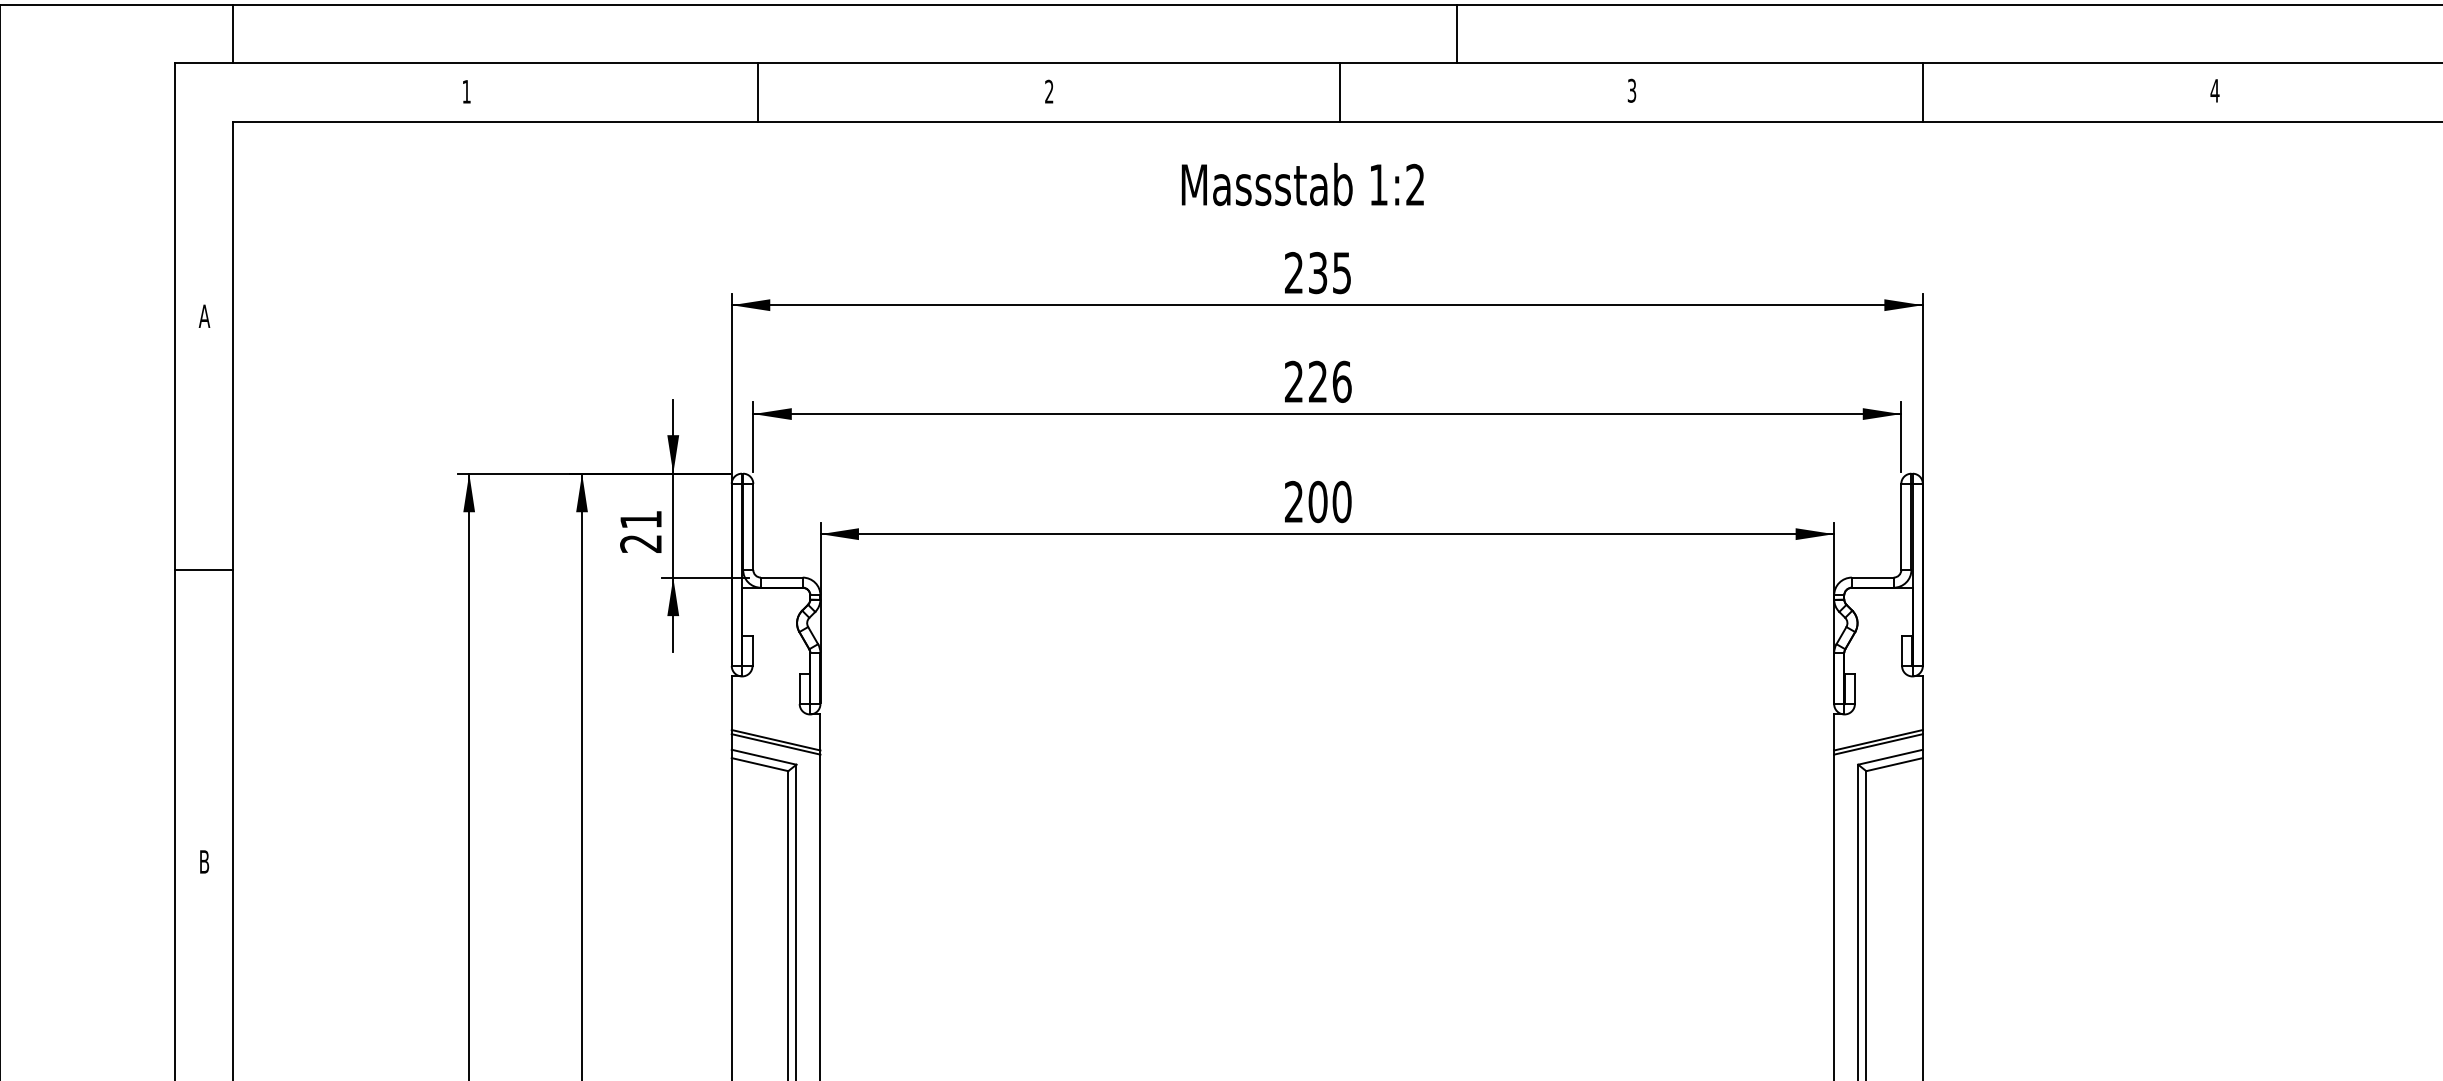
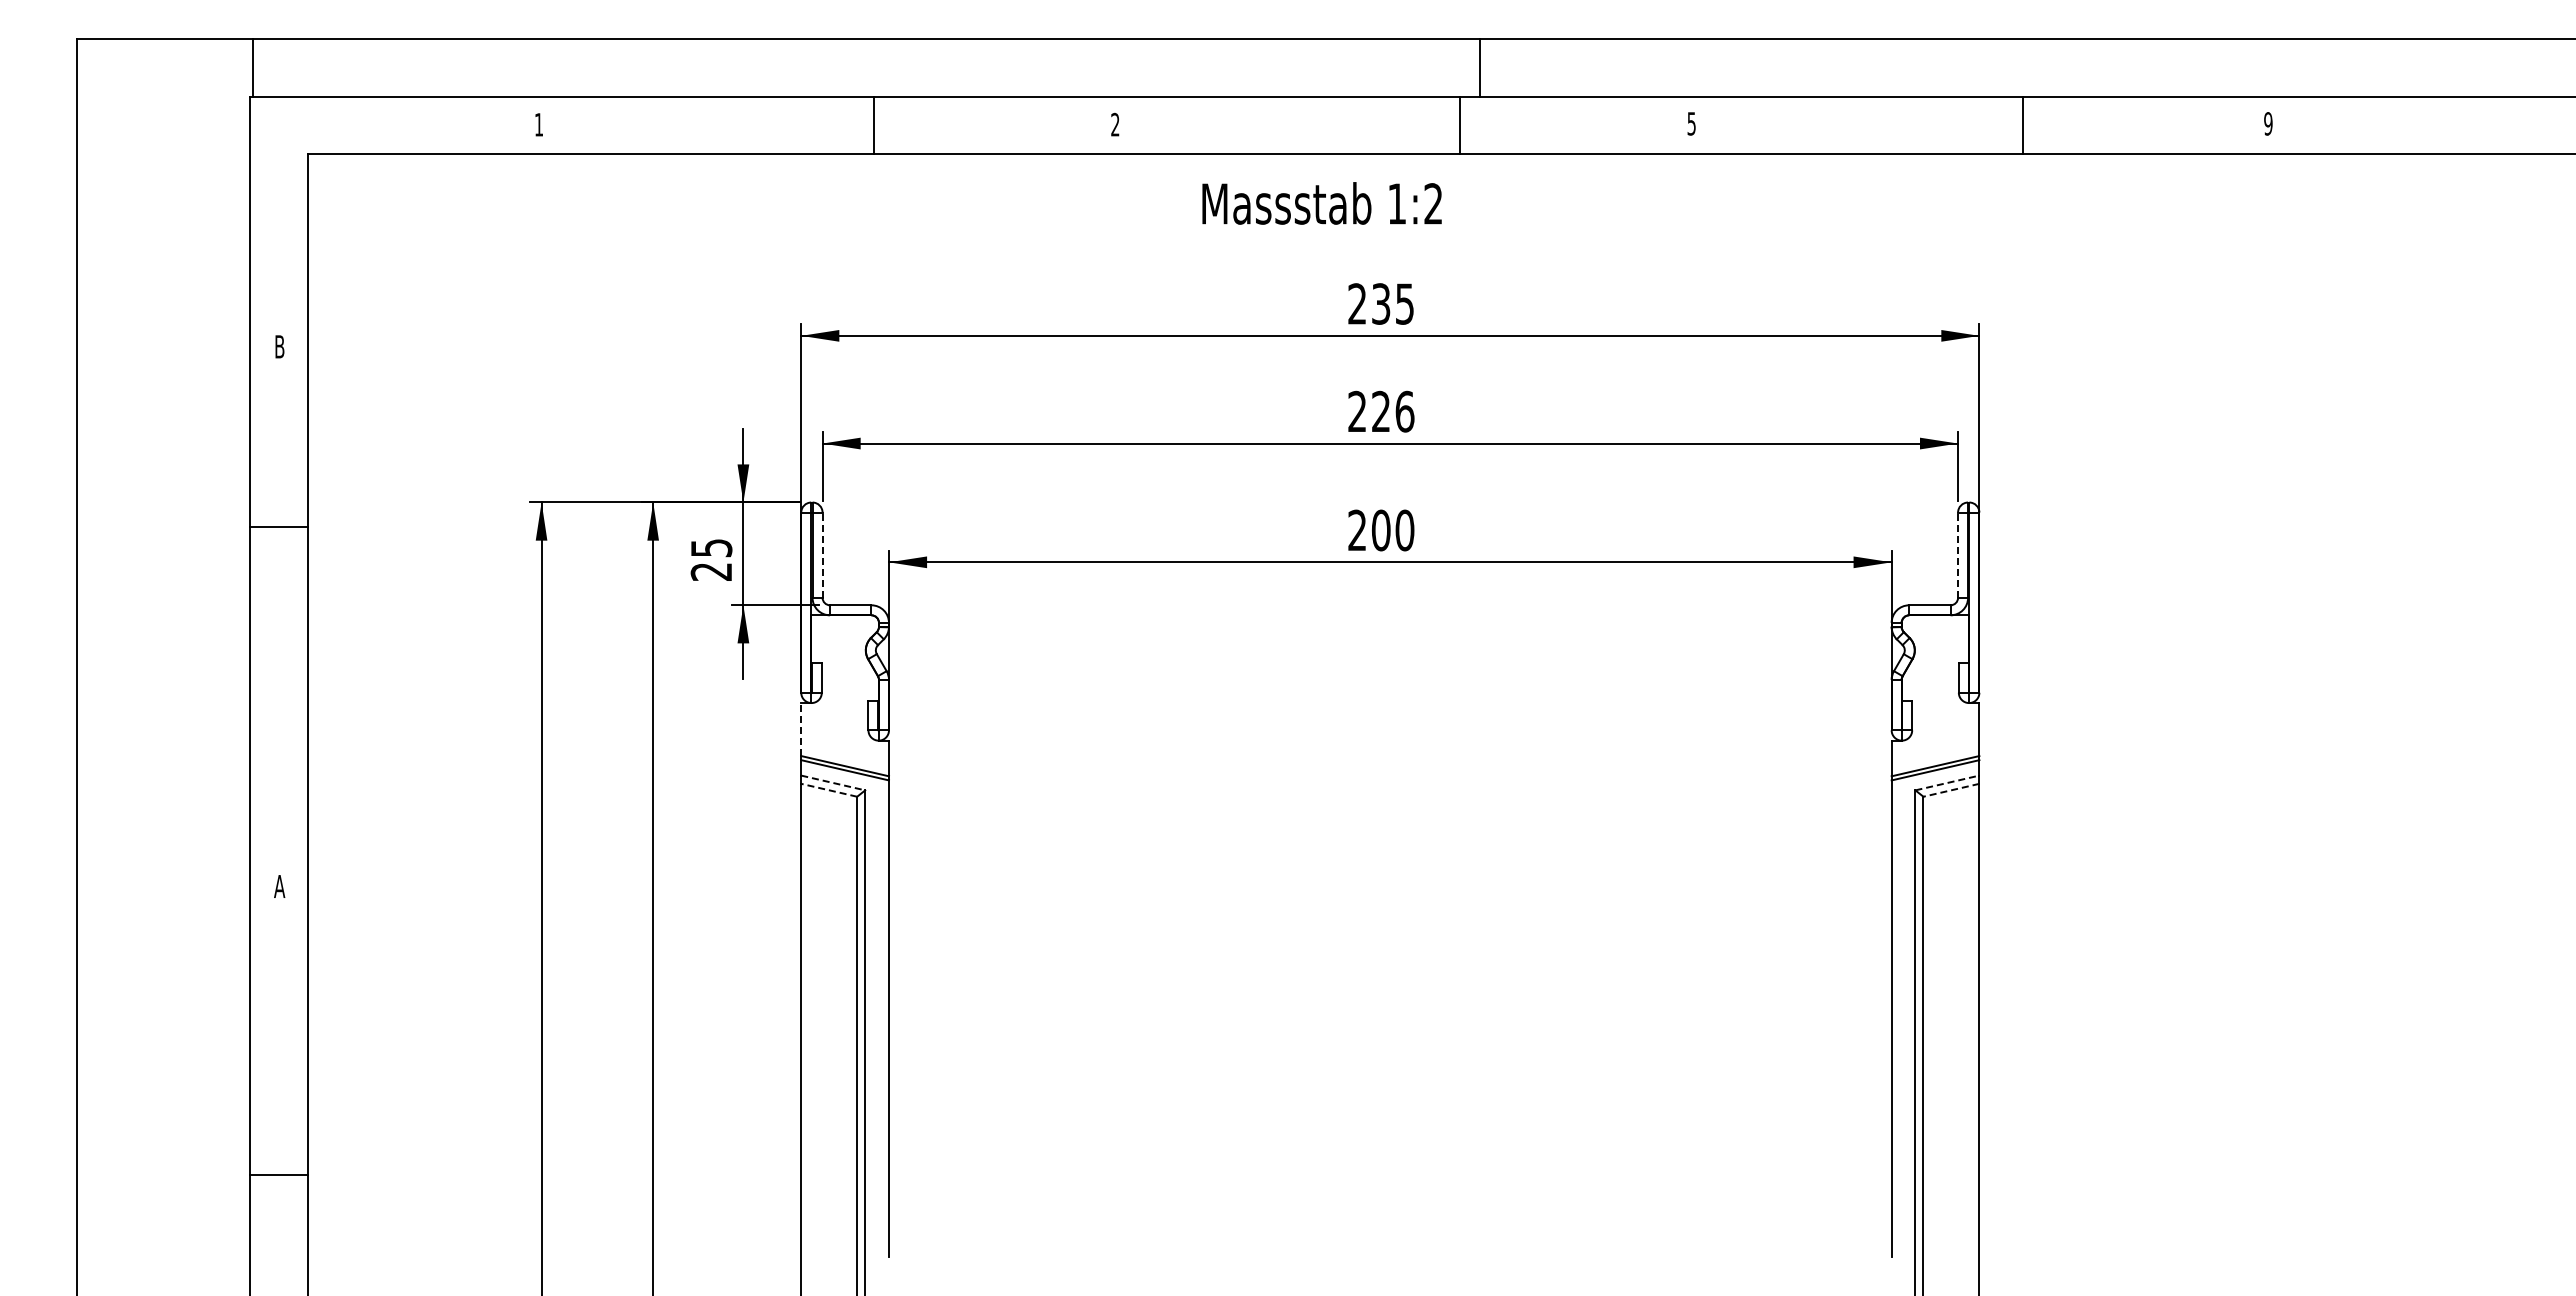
line: (232, 33) -> (252, 67), moved
line: (1456, 33) -> (1479, 67), moved
text: (1631, 90) -> (1691, 123), 3 -> 5
text: (2214, 90) -> (2267, 123), 4 -> 9
line: (757, 92) -> (873, 125), moved
line: (1340, 92) -> (1460, 125), moved
line: (1922, 92) -> (2022, 125), moved
text: (1302, 184) -> (1321, 203), moved
text: (204, 315) -> (279, 346), A -> B
text: (641, 520) -> (711, 548), 21 -> 25
line: (753, 527) -> (822, 555), solid -> dashed
line: (1901, 527) -> (1958, 555), solid -> dashed
line: (203, 570) -> (278, 527), moved
line: (732, 703) -> (801, 729), solid -> dashed
line: (764, 756) -> (833, 782), solid -> dashed
line: (1890, 756) -> (1947, 782), solid -> dashed
line: (760, 764) -> (829, 790), solid -> dashed
line: (1894, 764) -> (1951, 790), solid -> dashed
text: (204, 861) -> (279, 886), B -> A

